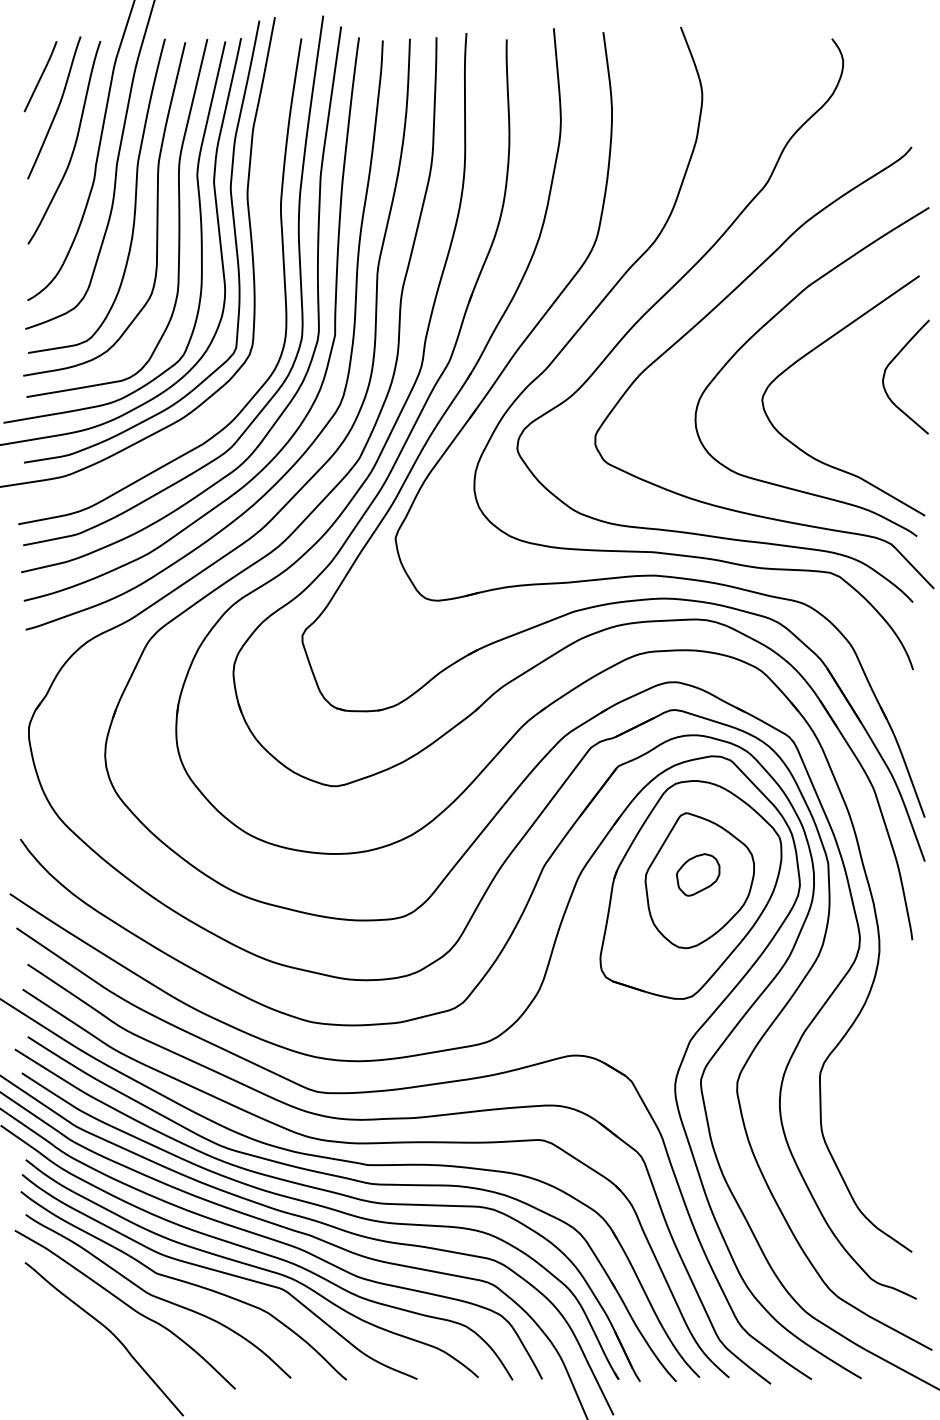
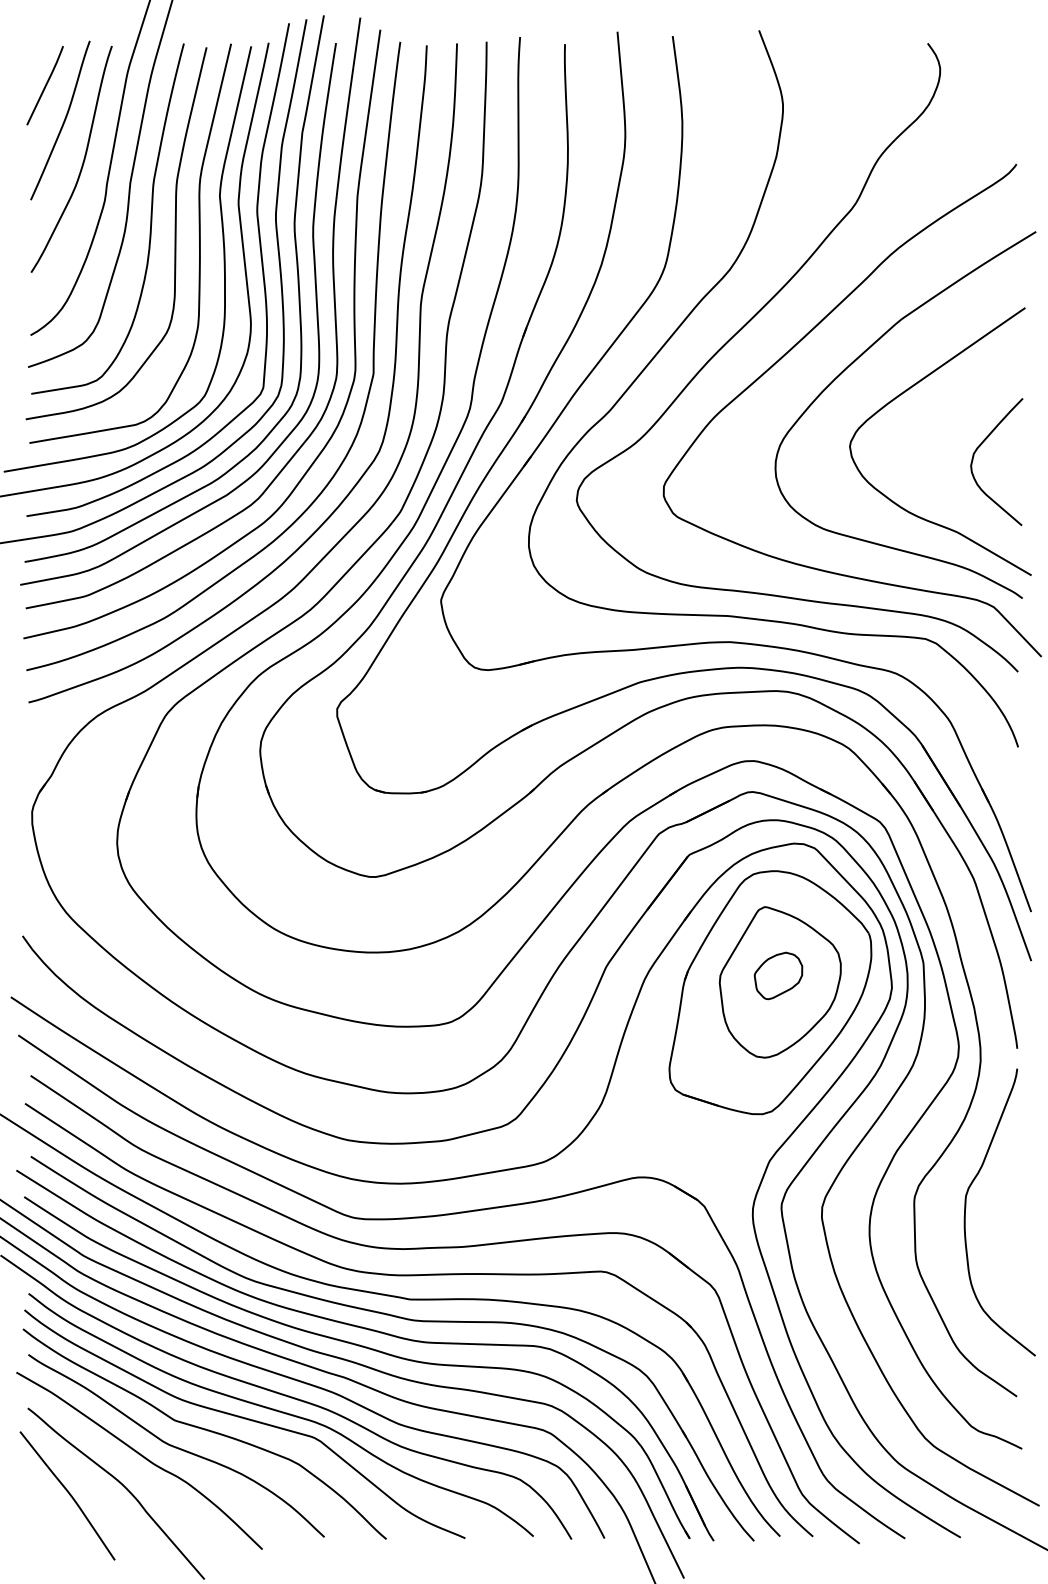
curve: (266, 250) -> (297, 279), added
curve: (890, 364) -> (979, 447), moved
curve: (866, 1087) -> (966, 1212), added
curve: (61, 1339) -> (68, 1494), added

